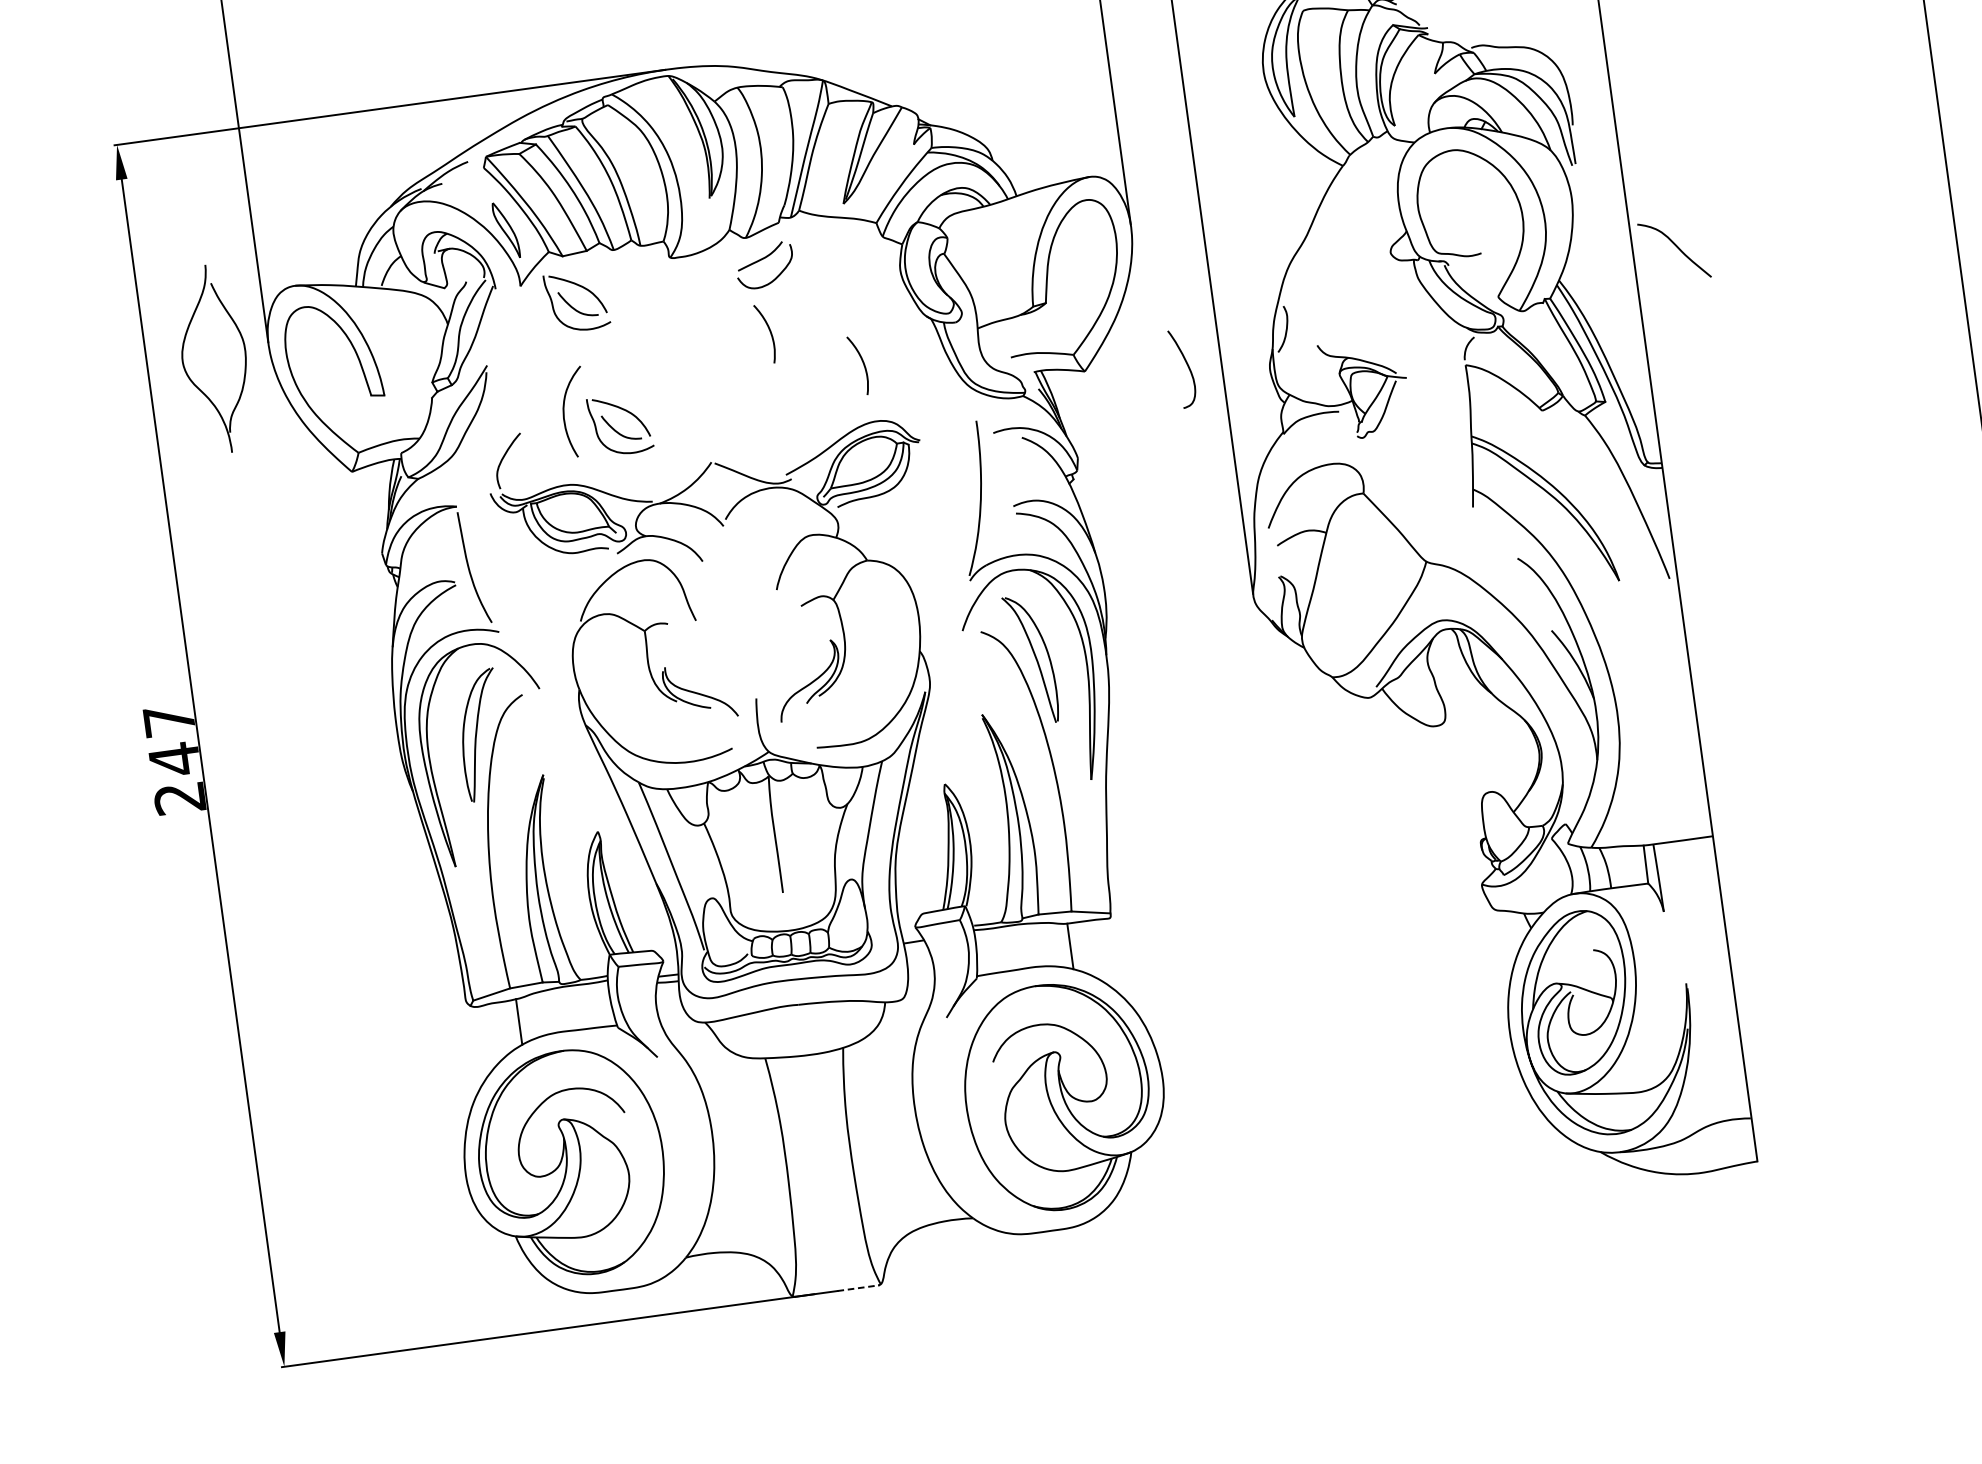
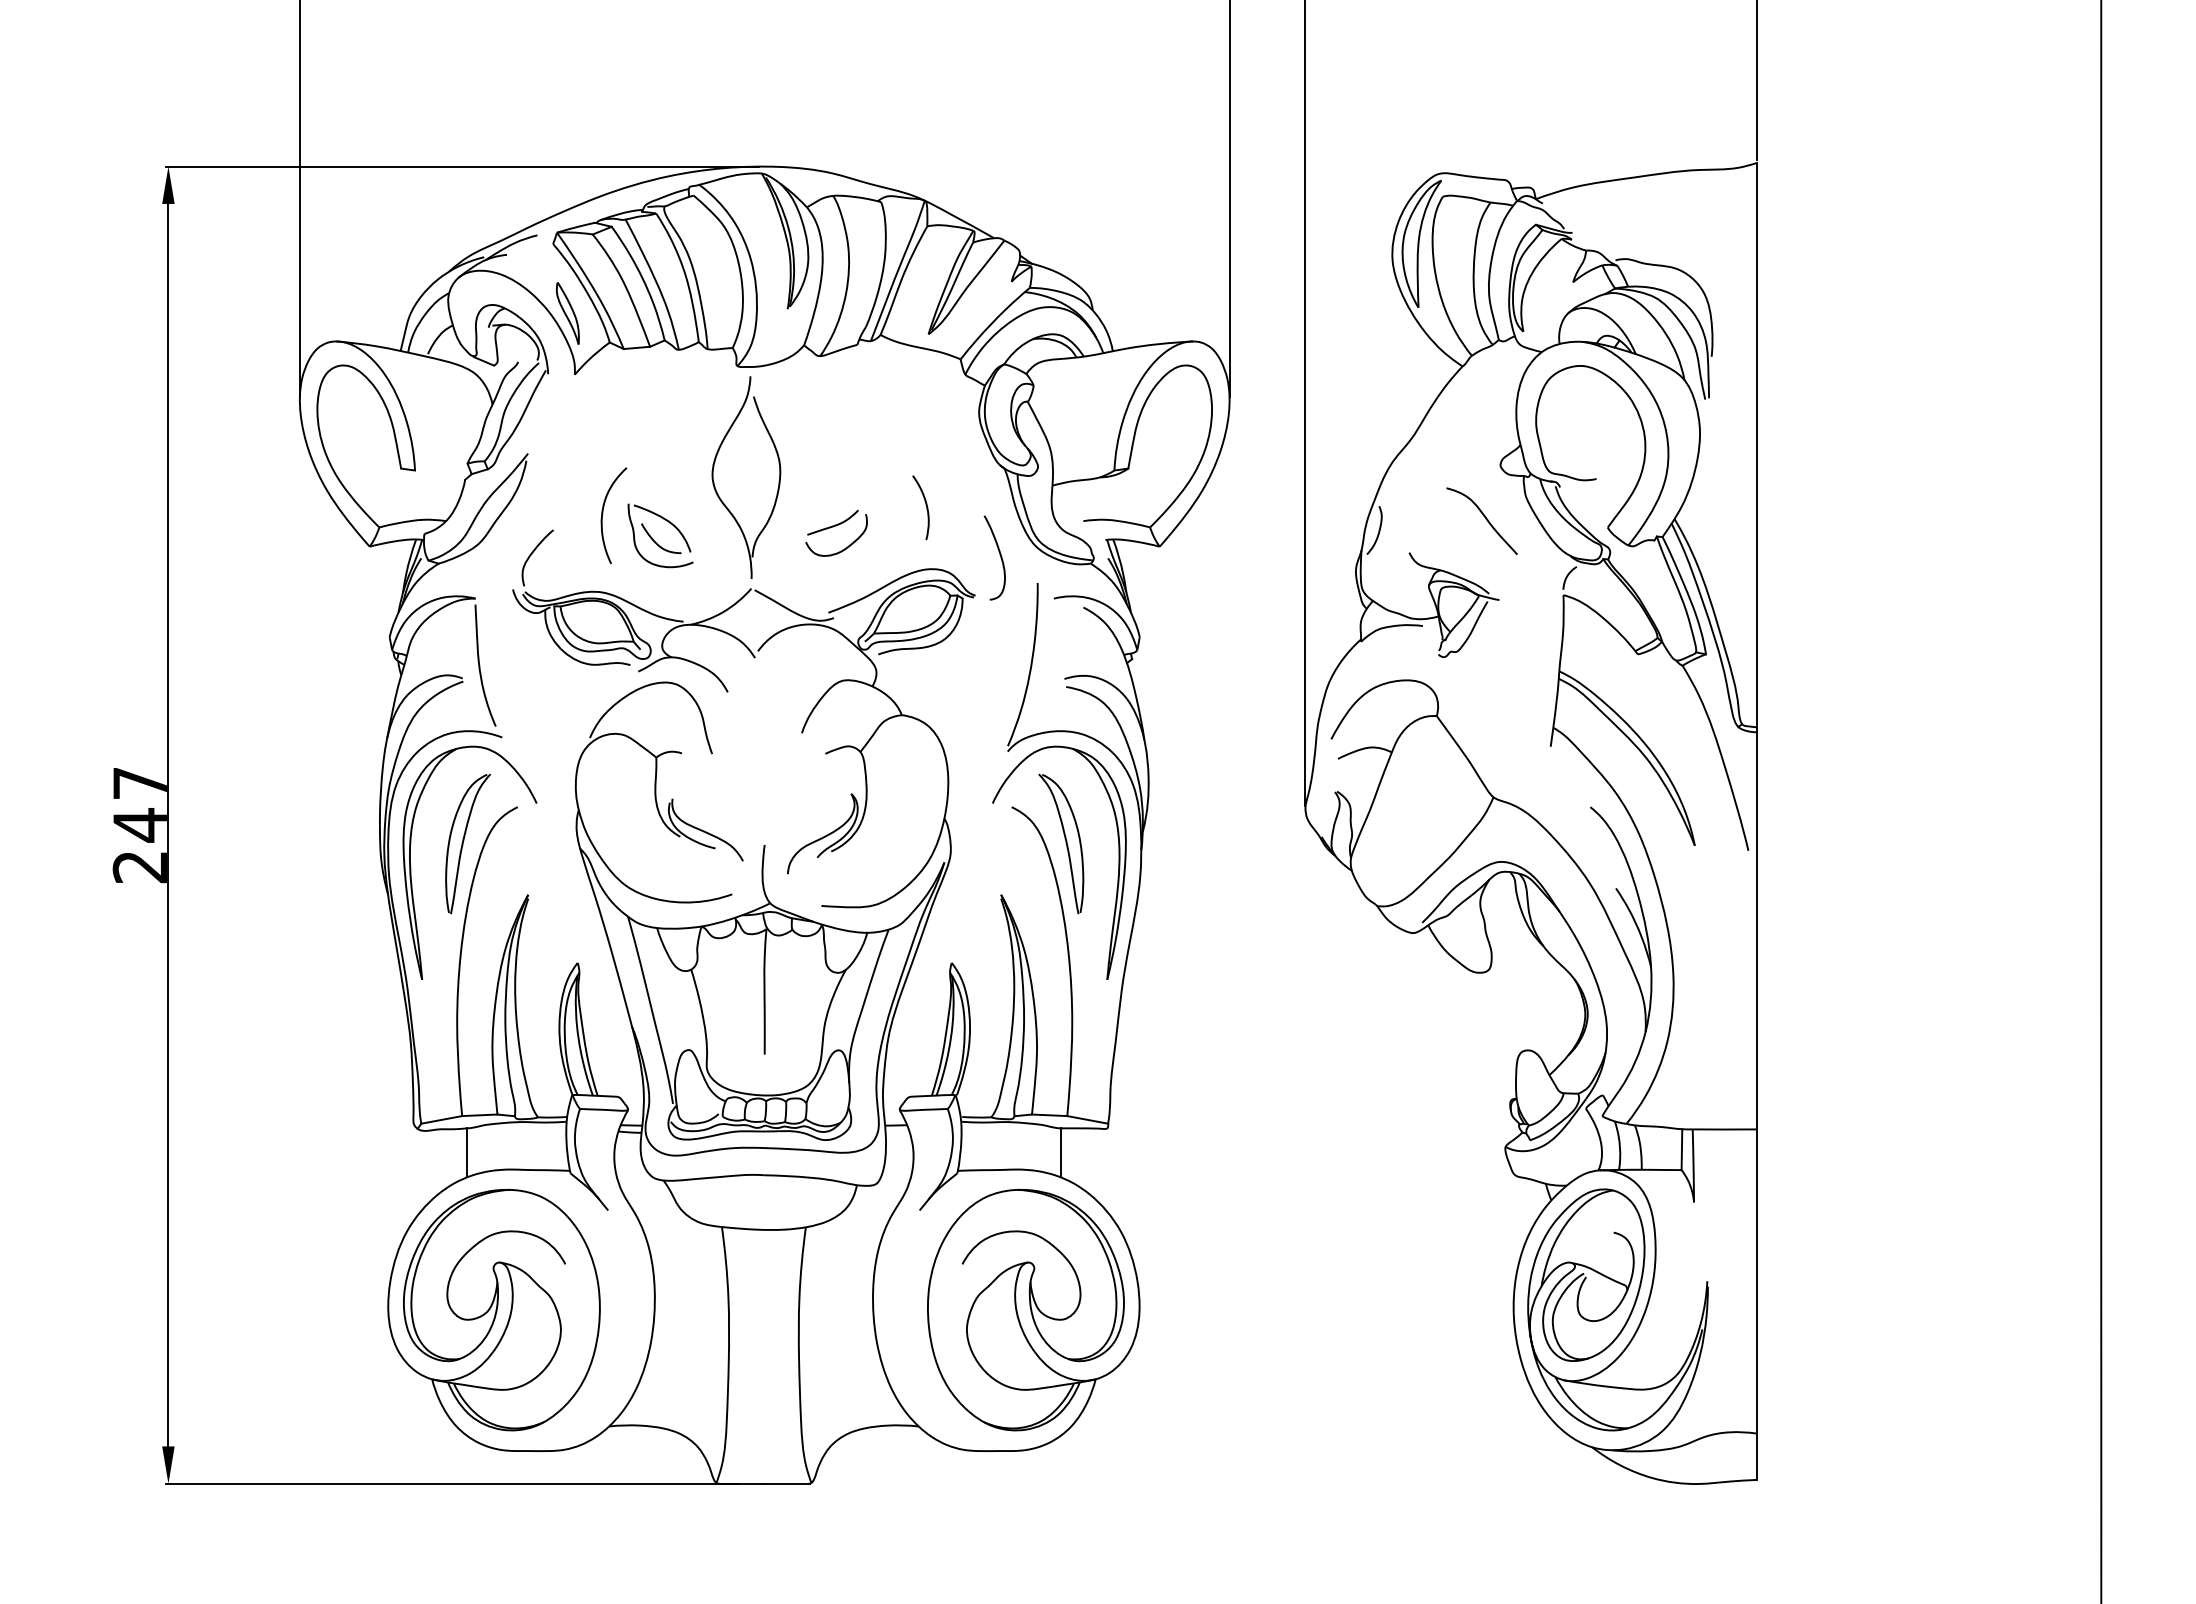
curve: (1677, 248) -> (1485, 519), moved
part: (764, 264) -> (836, 532), moved
part: (570, 304) -> (625, 401), removed
curve: (769, 331) -> (831, 458), removed
curve: (1186, 365) -> (999, 555), moved
part: (189, 375) -> (717, 491), moved
line: (858, 1287) -> (787, 1483), dashed -> solid

